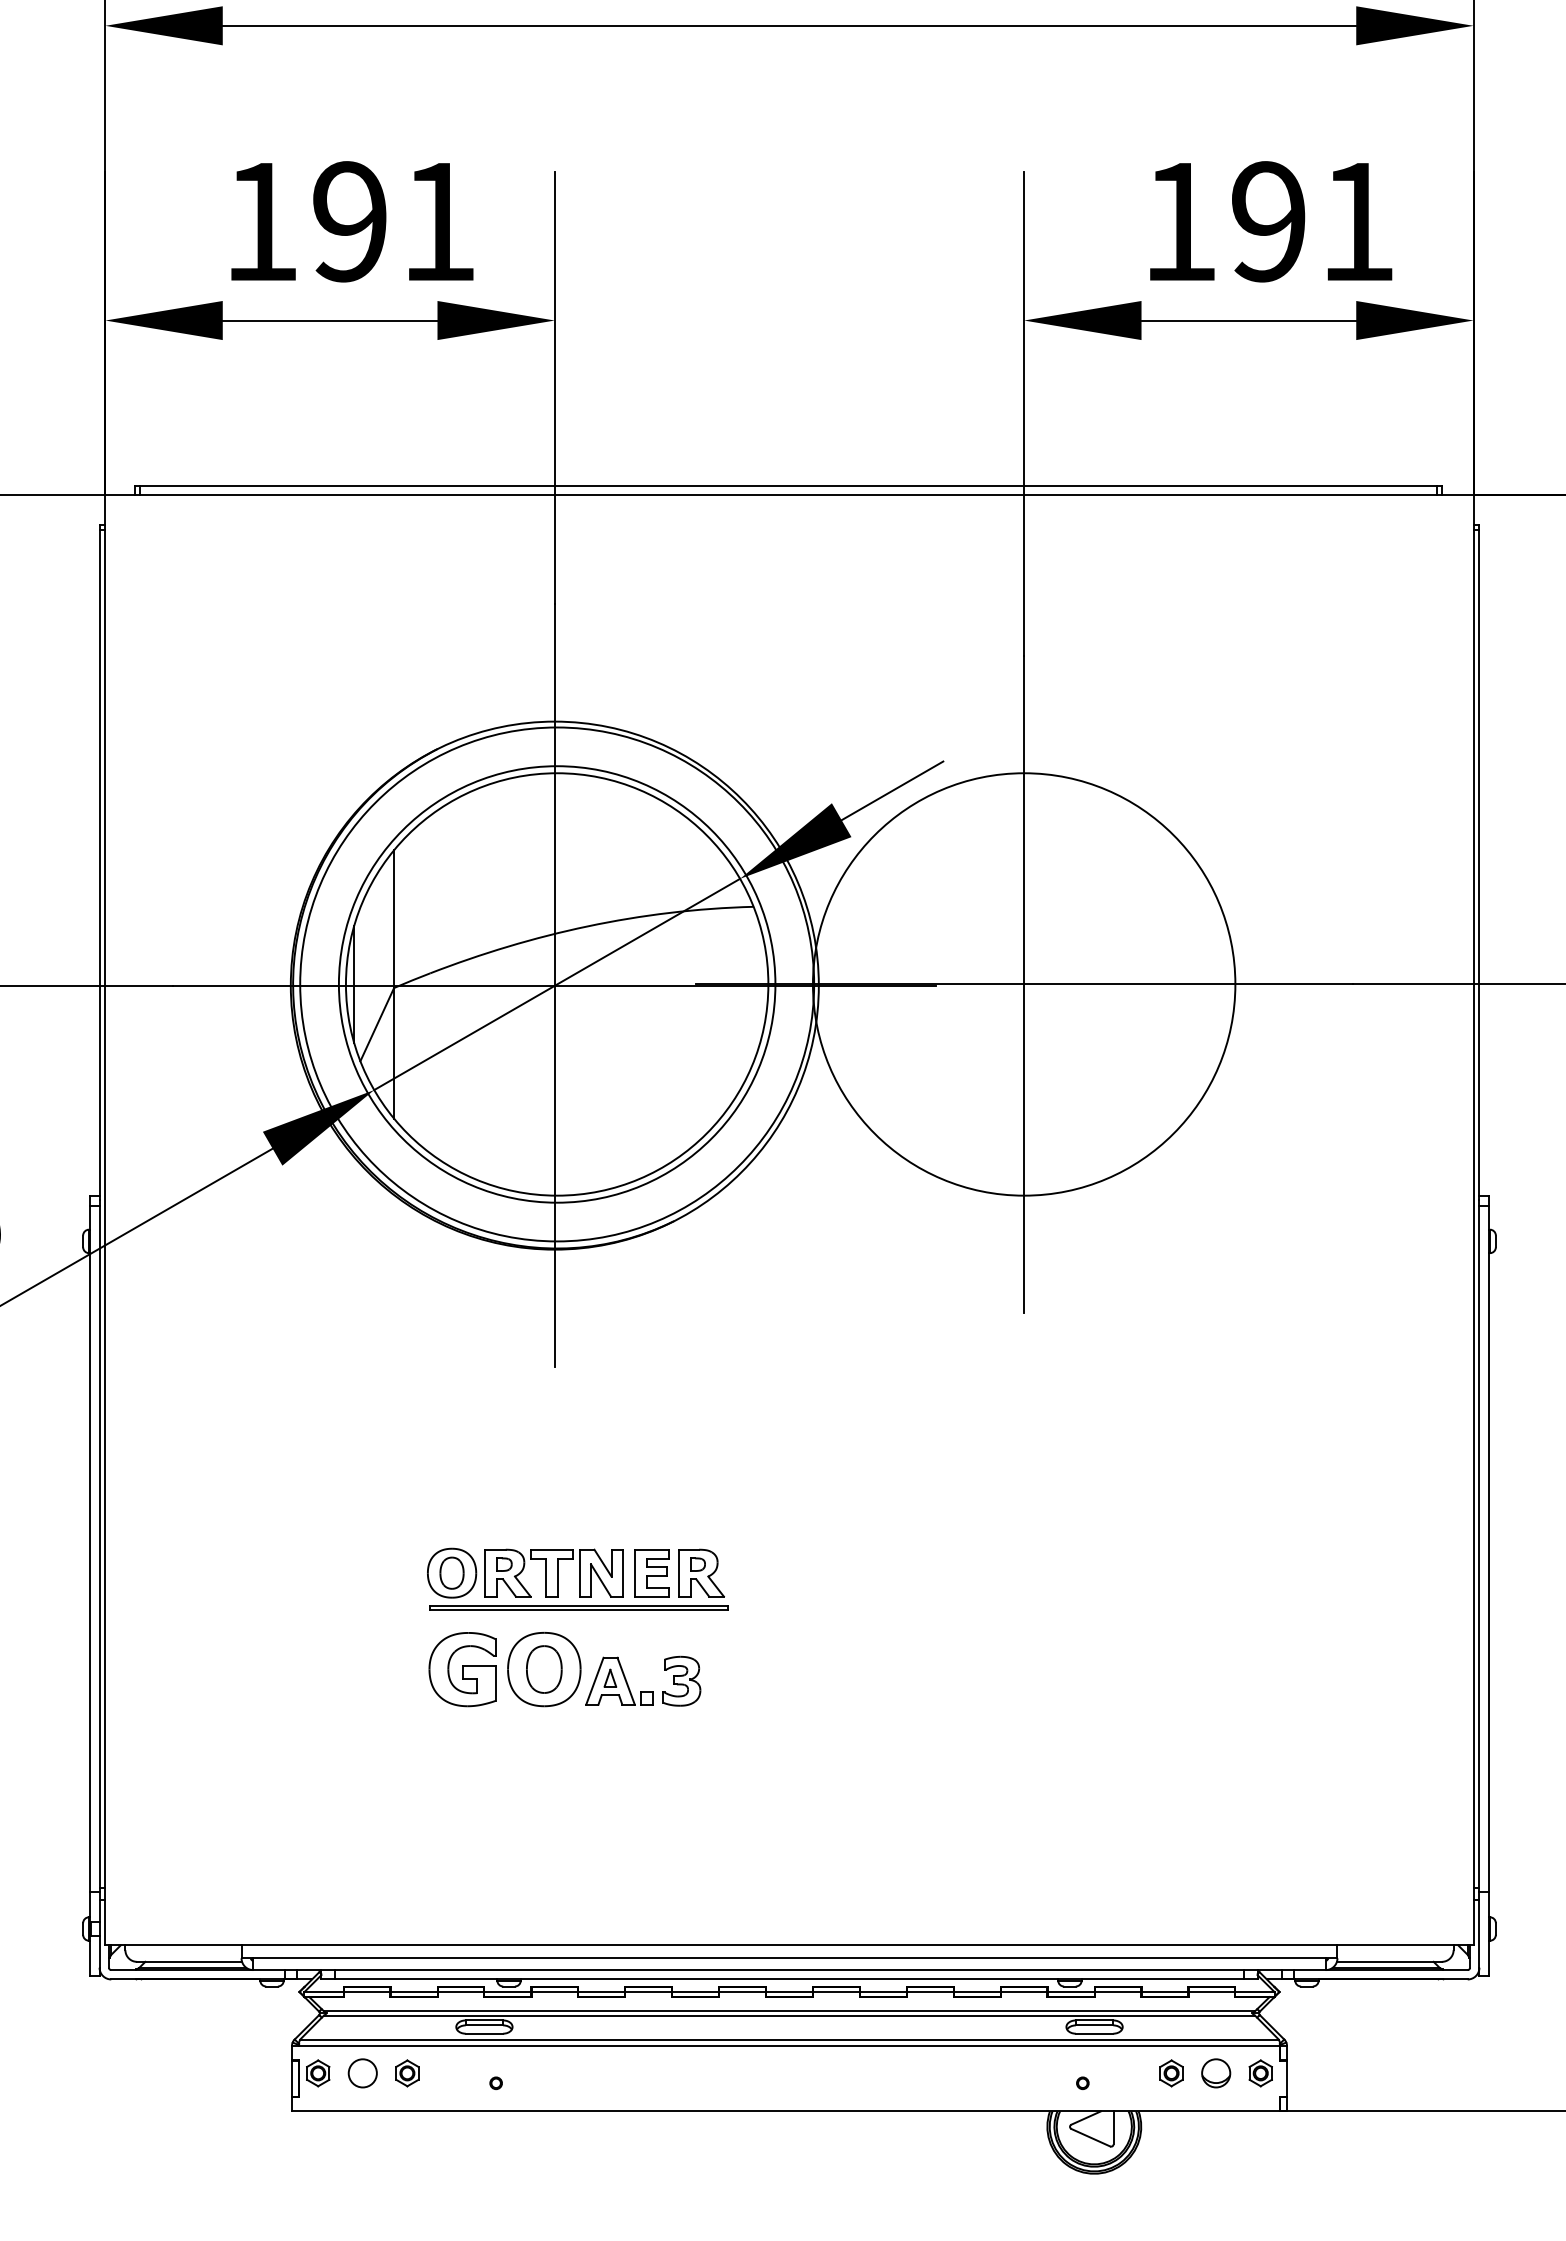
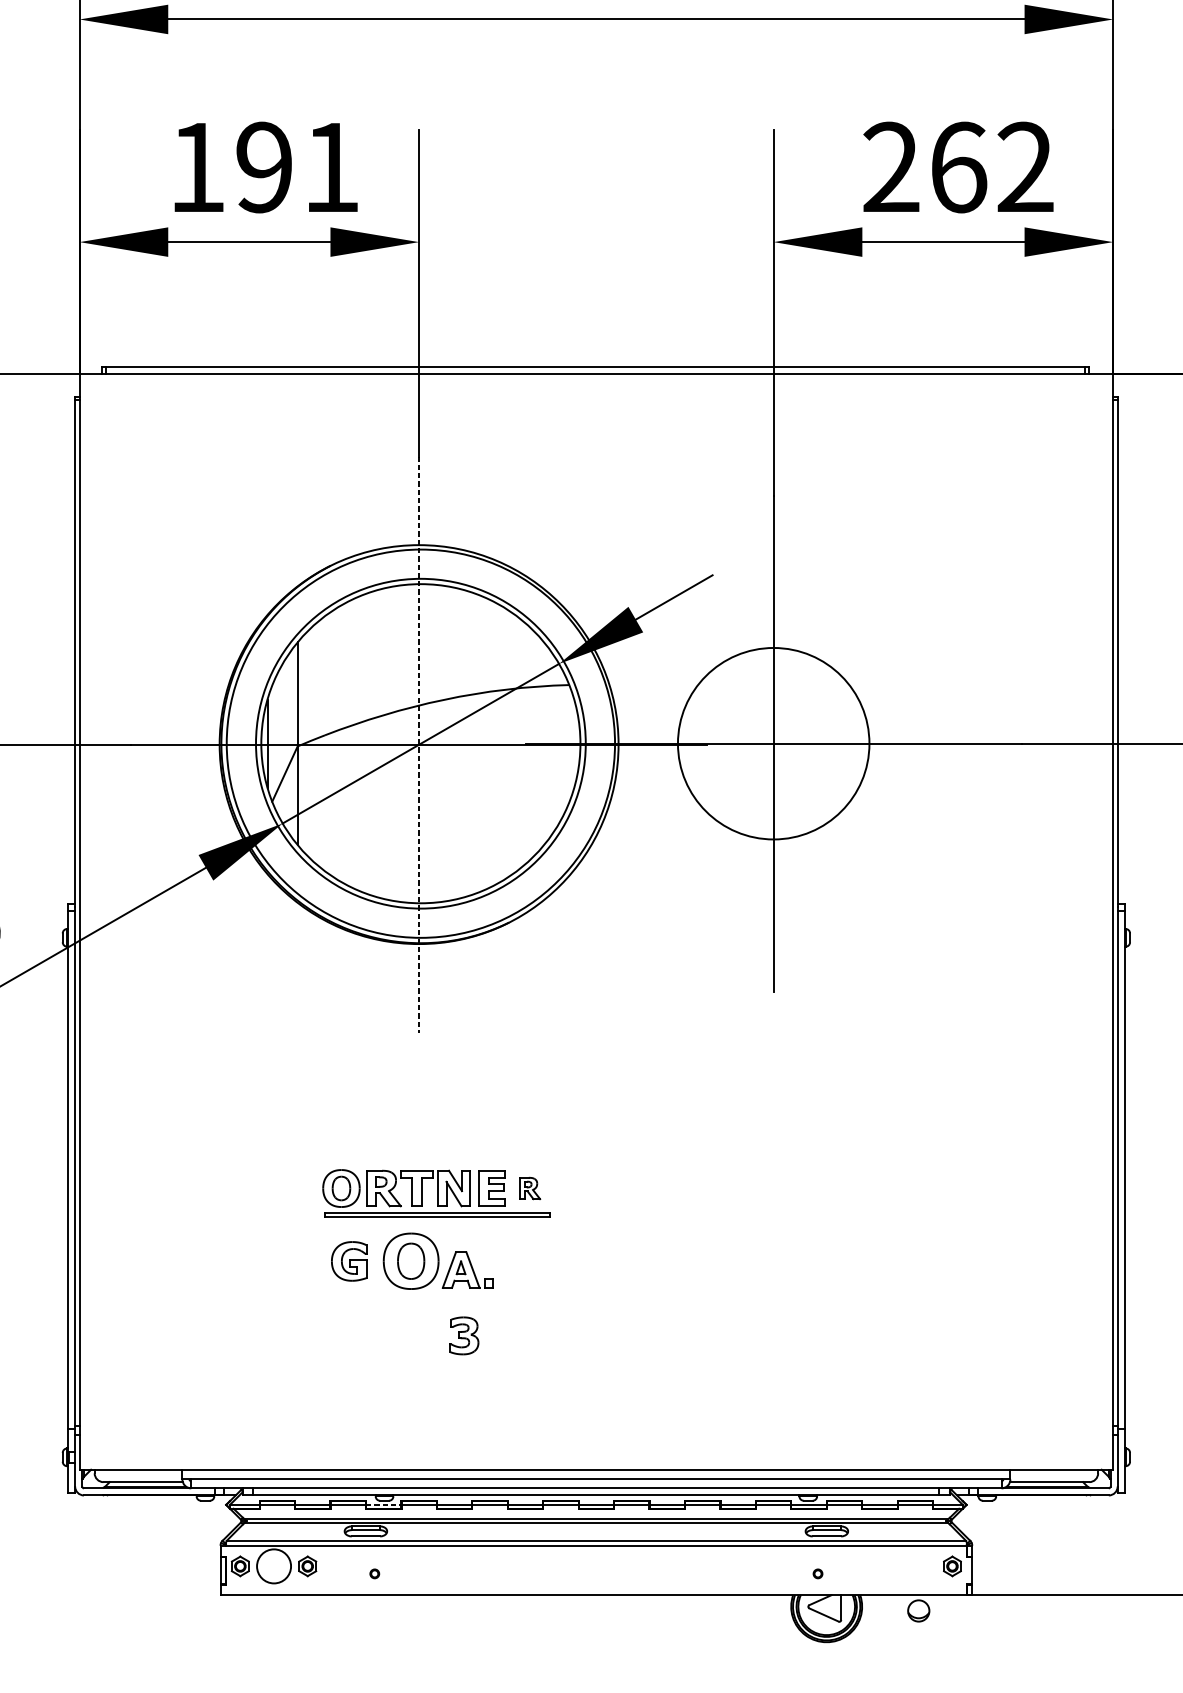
text: (1268, 221) -> (958, 167), 191 -> 262
circle: (1023, 984) -> (773, 743), size x0.6
line: (554, 986) -> (418, 745), solid -> dashed
part: (701, 1572) -> (529, 1187), size x0.6
part: (462, 1669) -> (349, 1261), size x0.7
part: (681, 1680) -> (464, 1335), moved
line: (508, 1992) -> (384, 1505), solid -> dashed
circle: (362, 2073) -> (273, 1566), size x1.6
part: (1171, 2073) -> (885, 1566), removed
part: (1216, 2073) -> (919, 1611), moved

